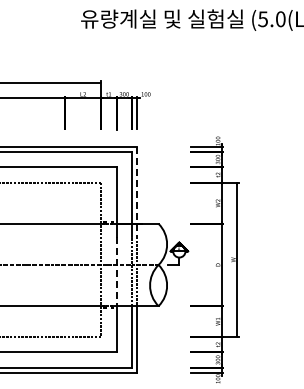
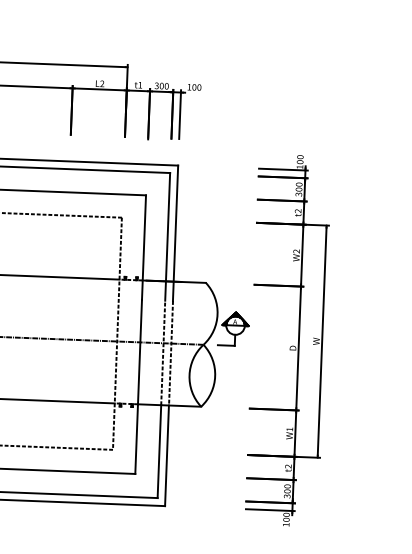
line: (137, 192) -> (175, 234), dashed -> solid
line: (116, 271) -> (139, 352), dashed -> solid

